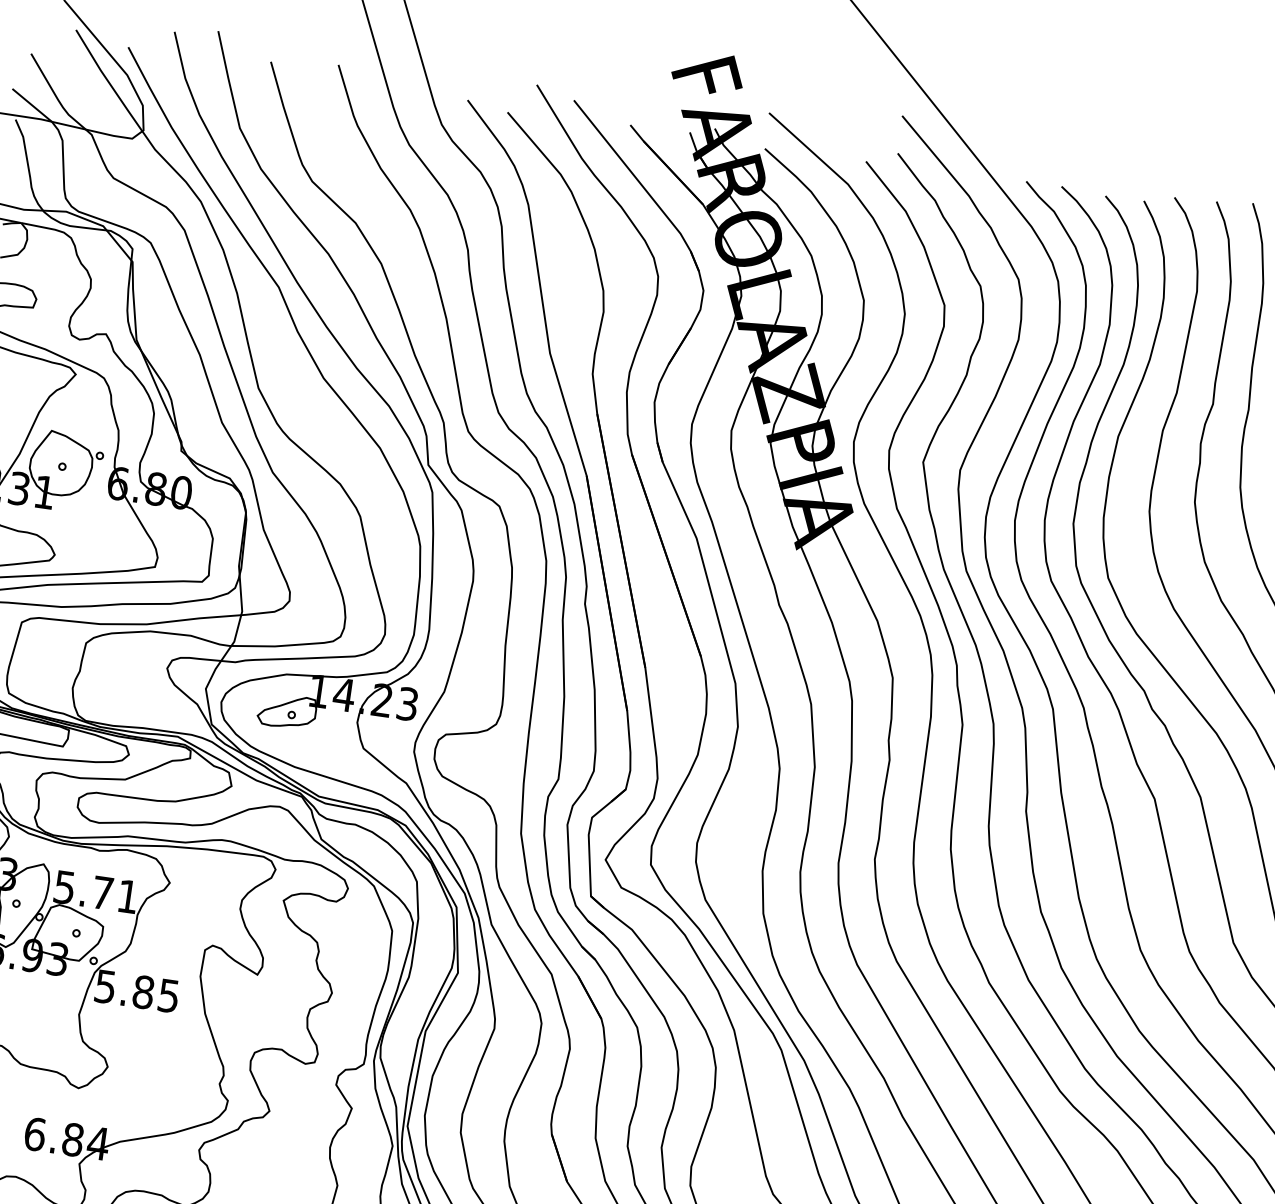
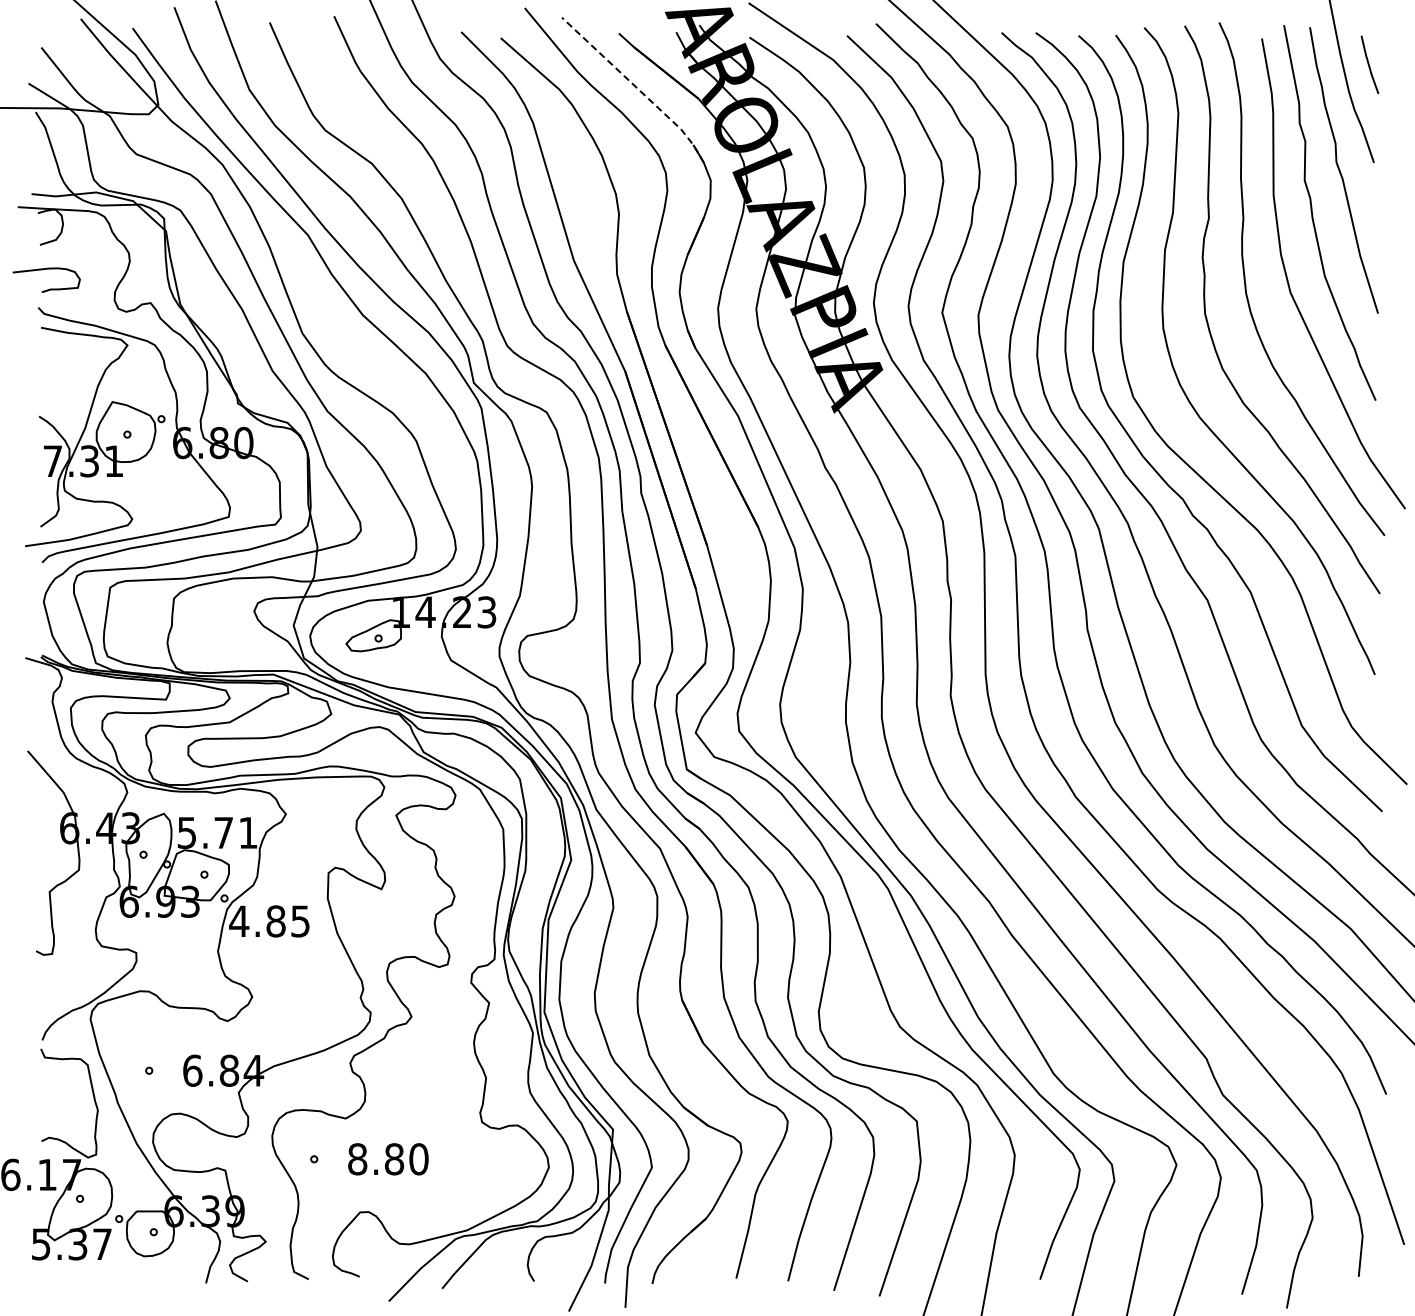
line: (640, 183) -> (636, 87), solid -> dashed
text: (105, 986) -> (239, 921), 5.85 -> 4.85

